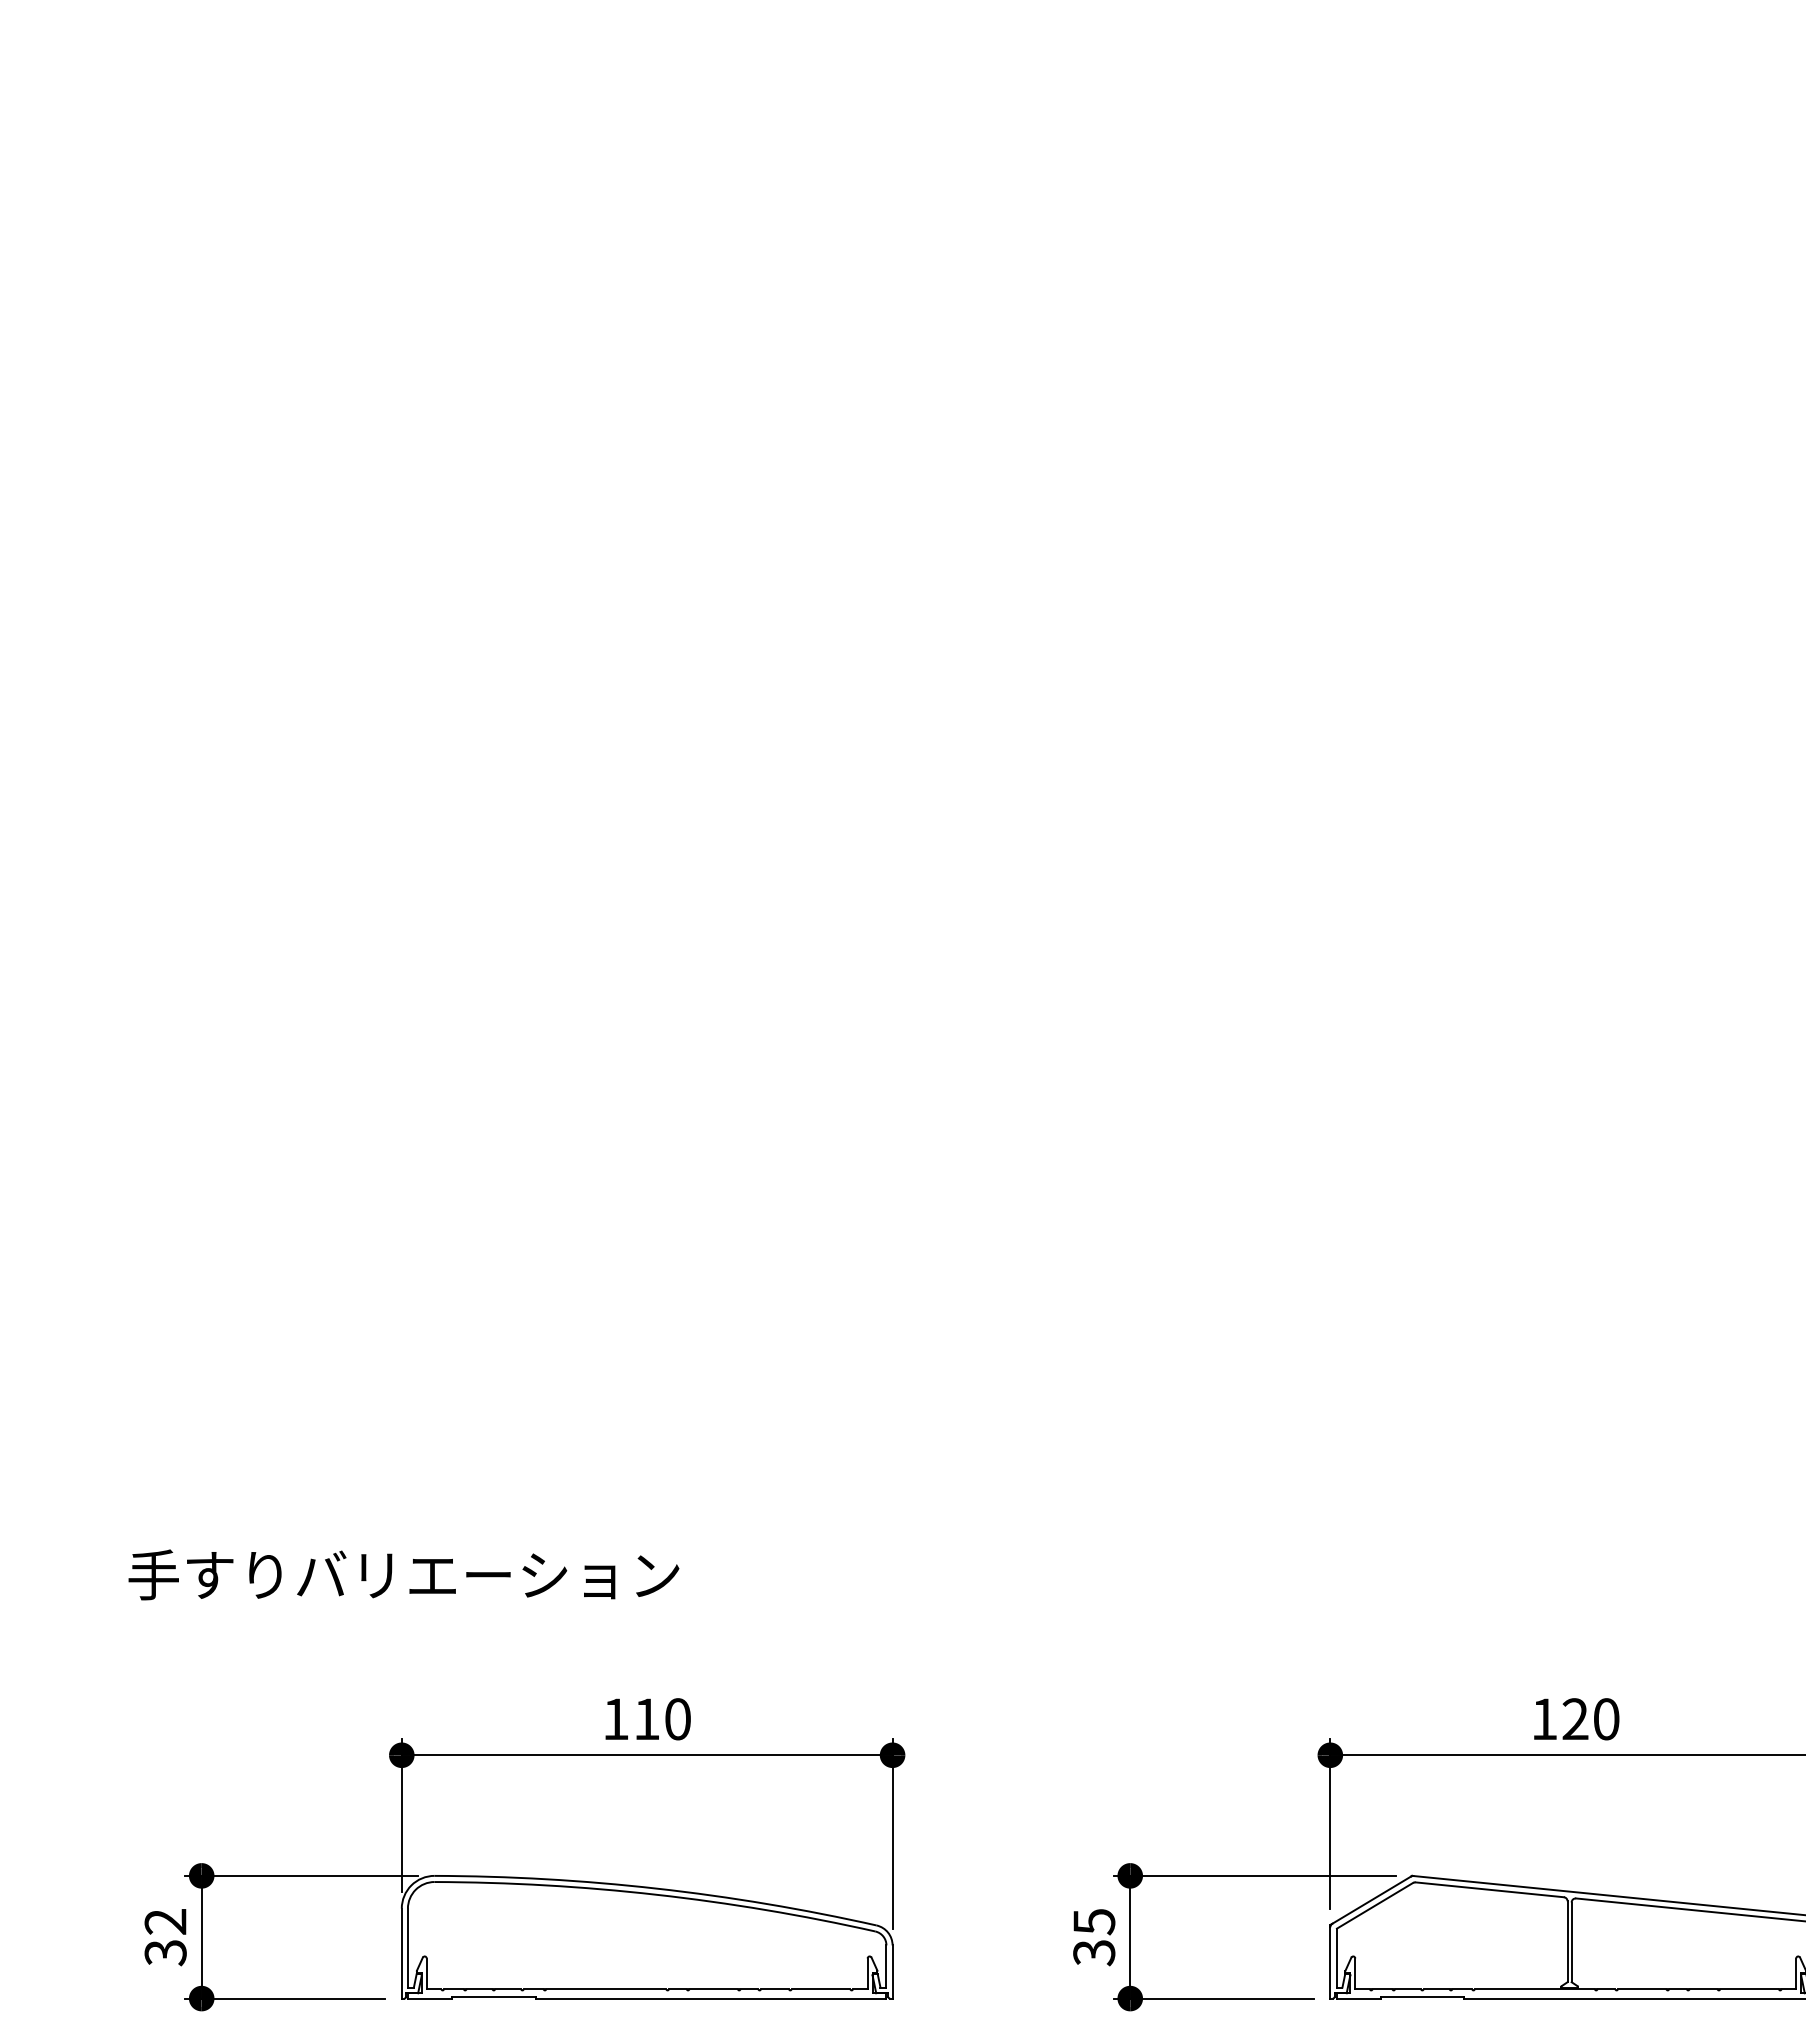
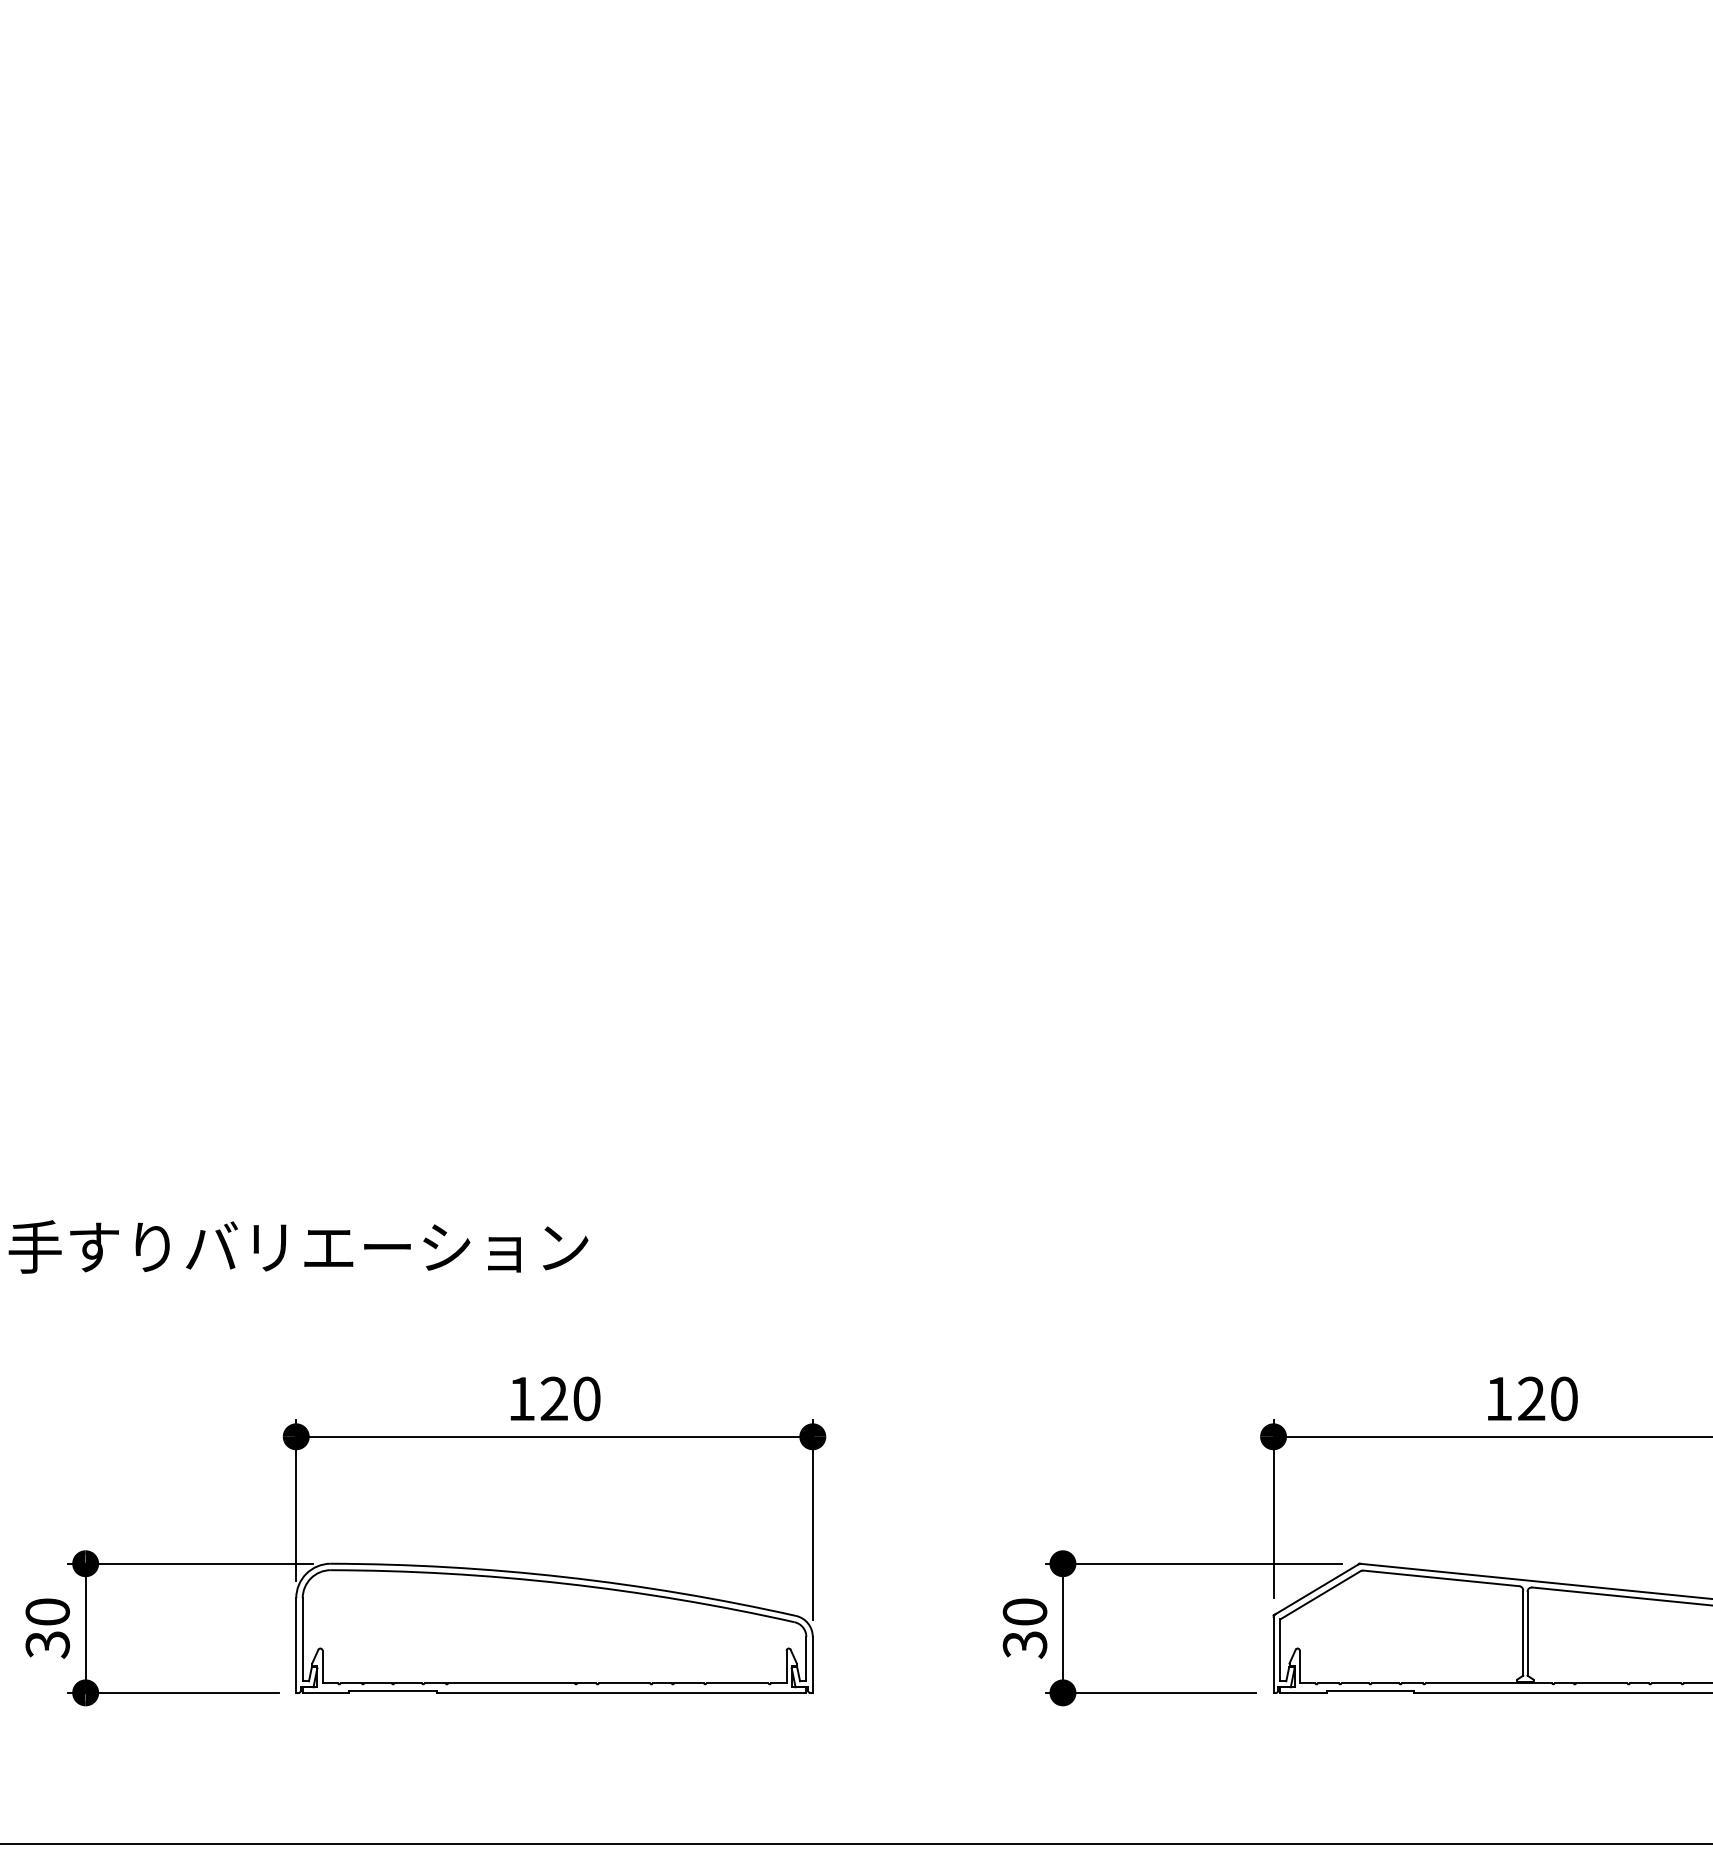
text: (646, 1718) -> (553, 1398), 110 -> 120
text: (165, 1921) -> (47, 1611), 32 -> 30
text: (1094, 1922) -> (1025, 1612), 35 -> 30

